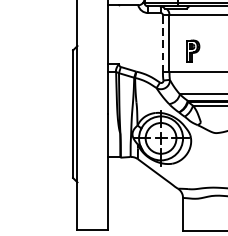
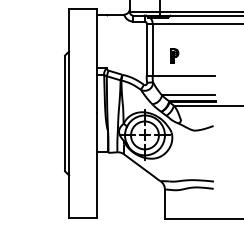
line: (162, 43) -> (146, 49), dashed -> solid
part: (193, 50) -> (174, 55), size x0.71

